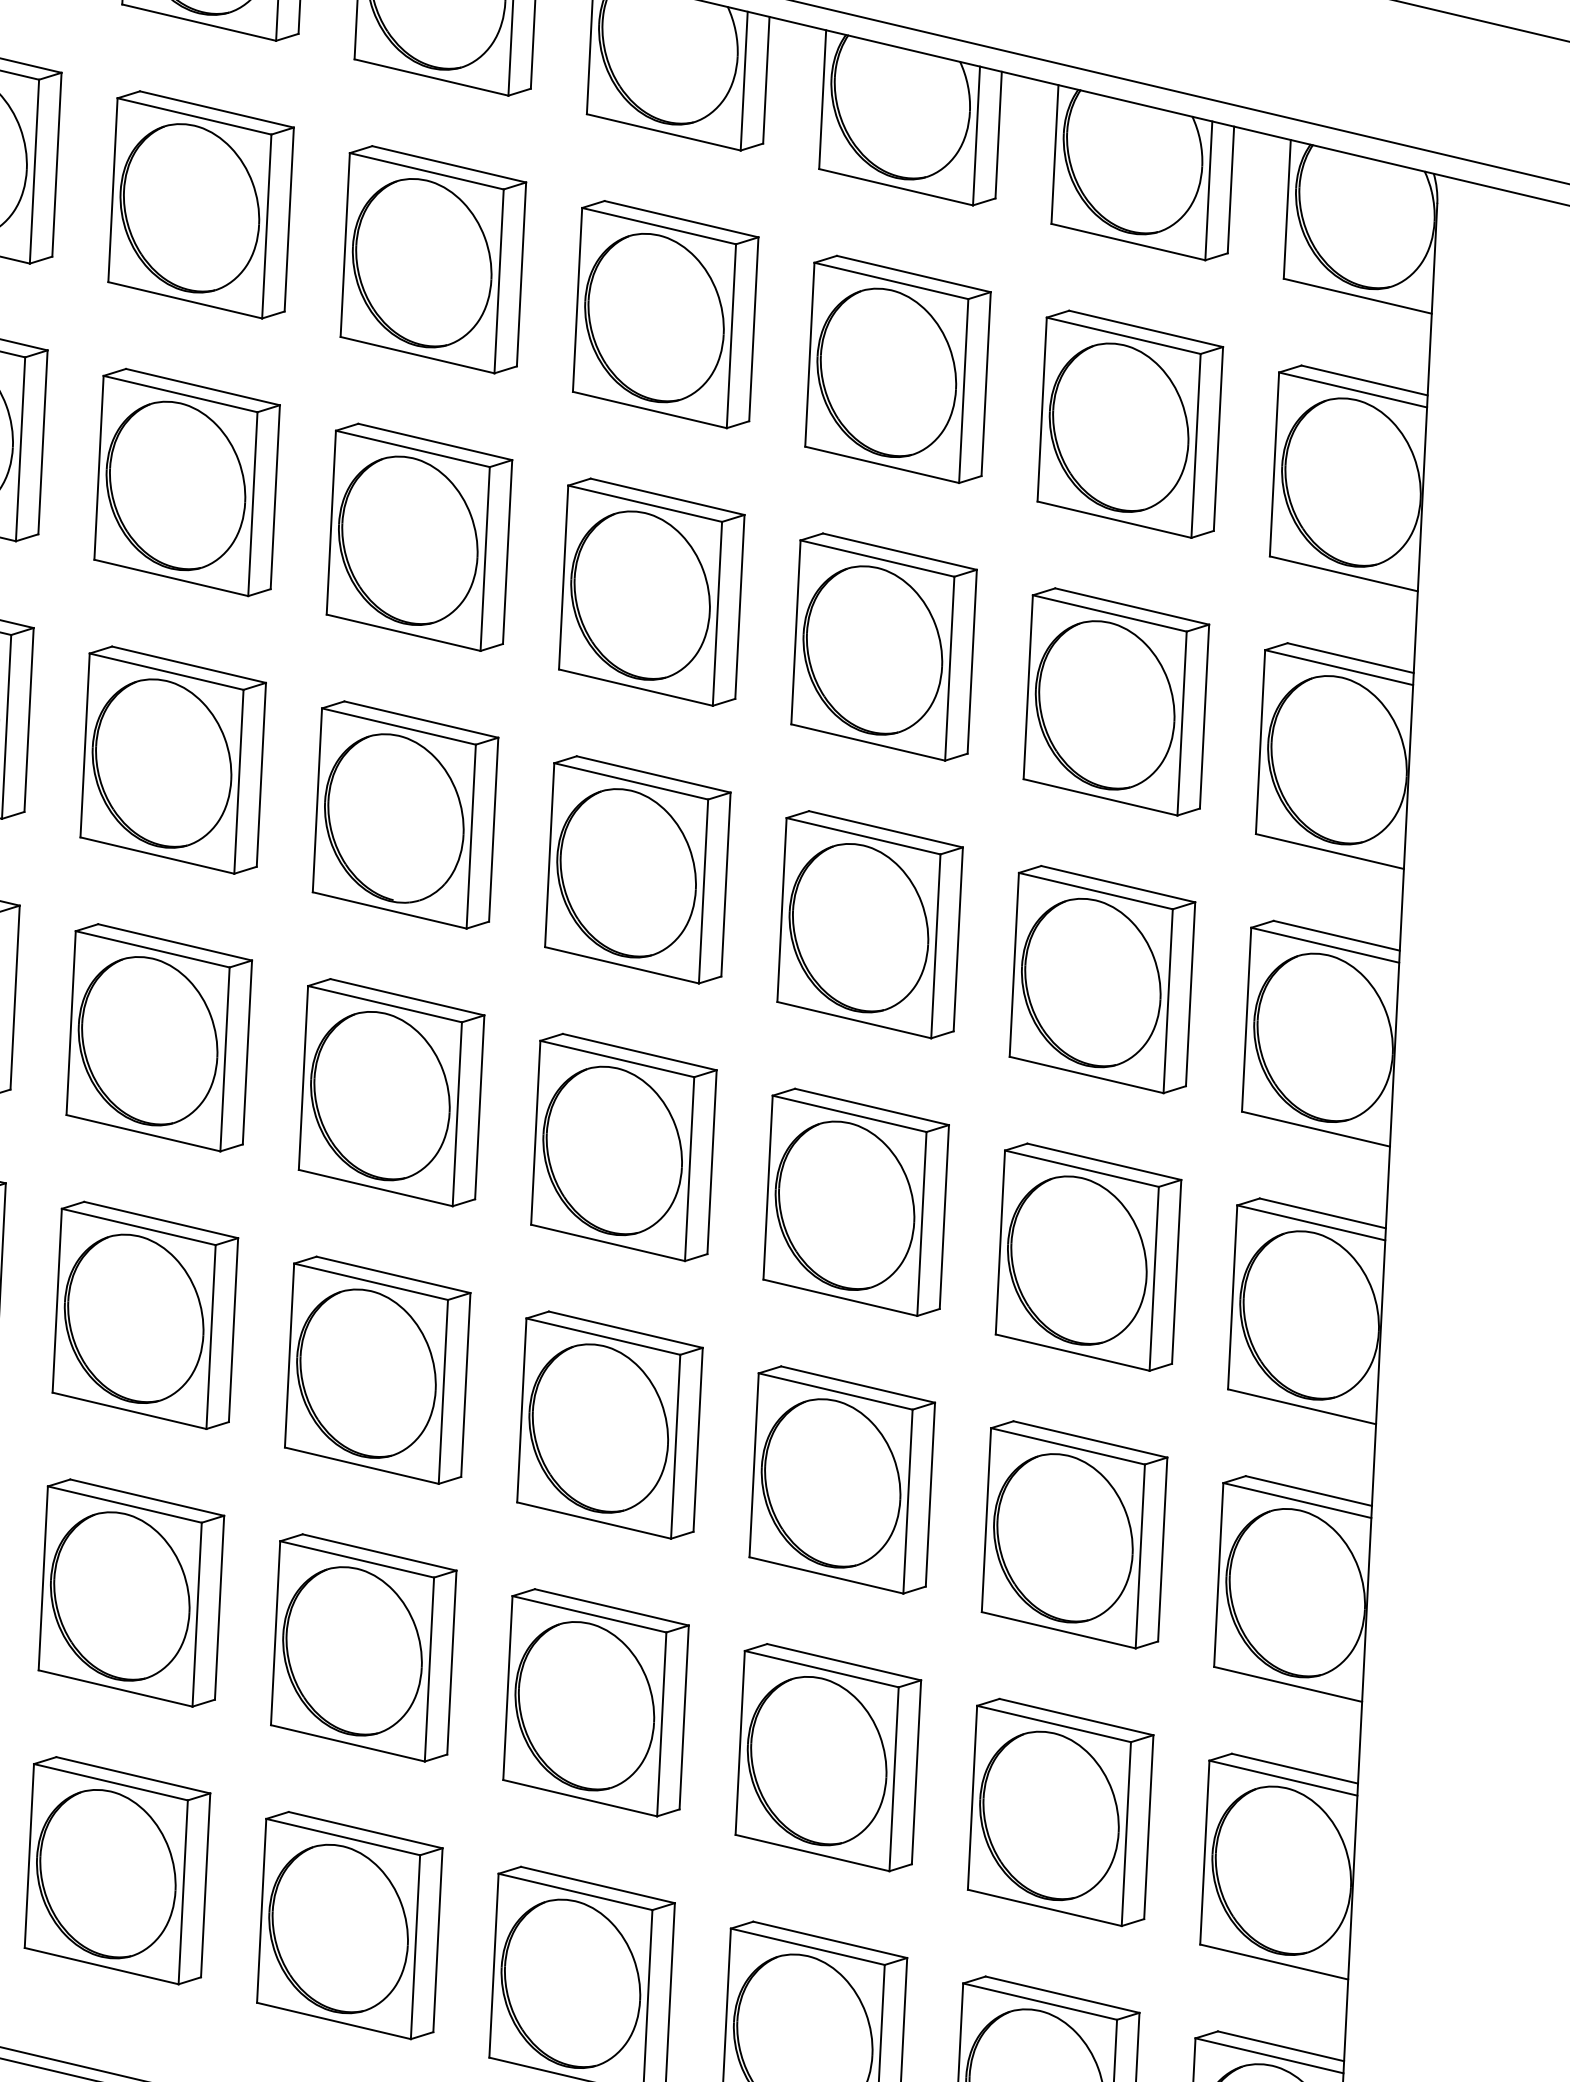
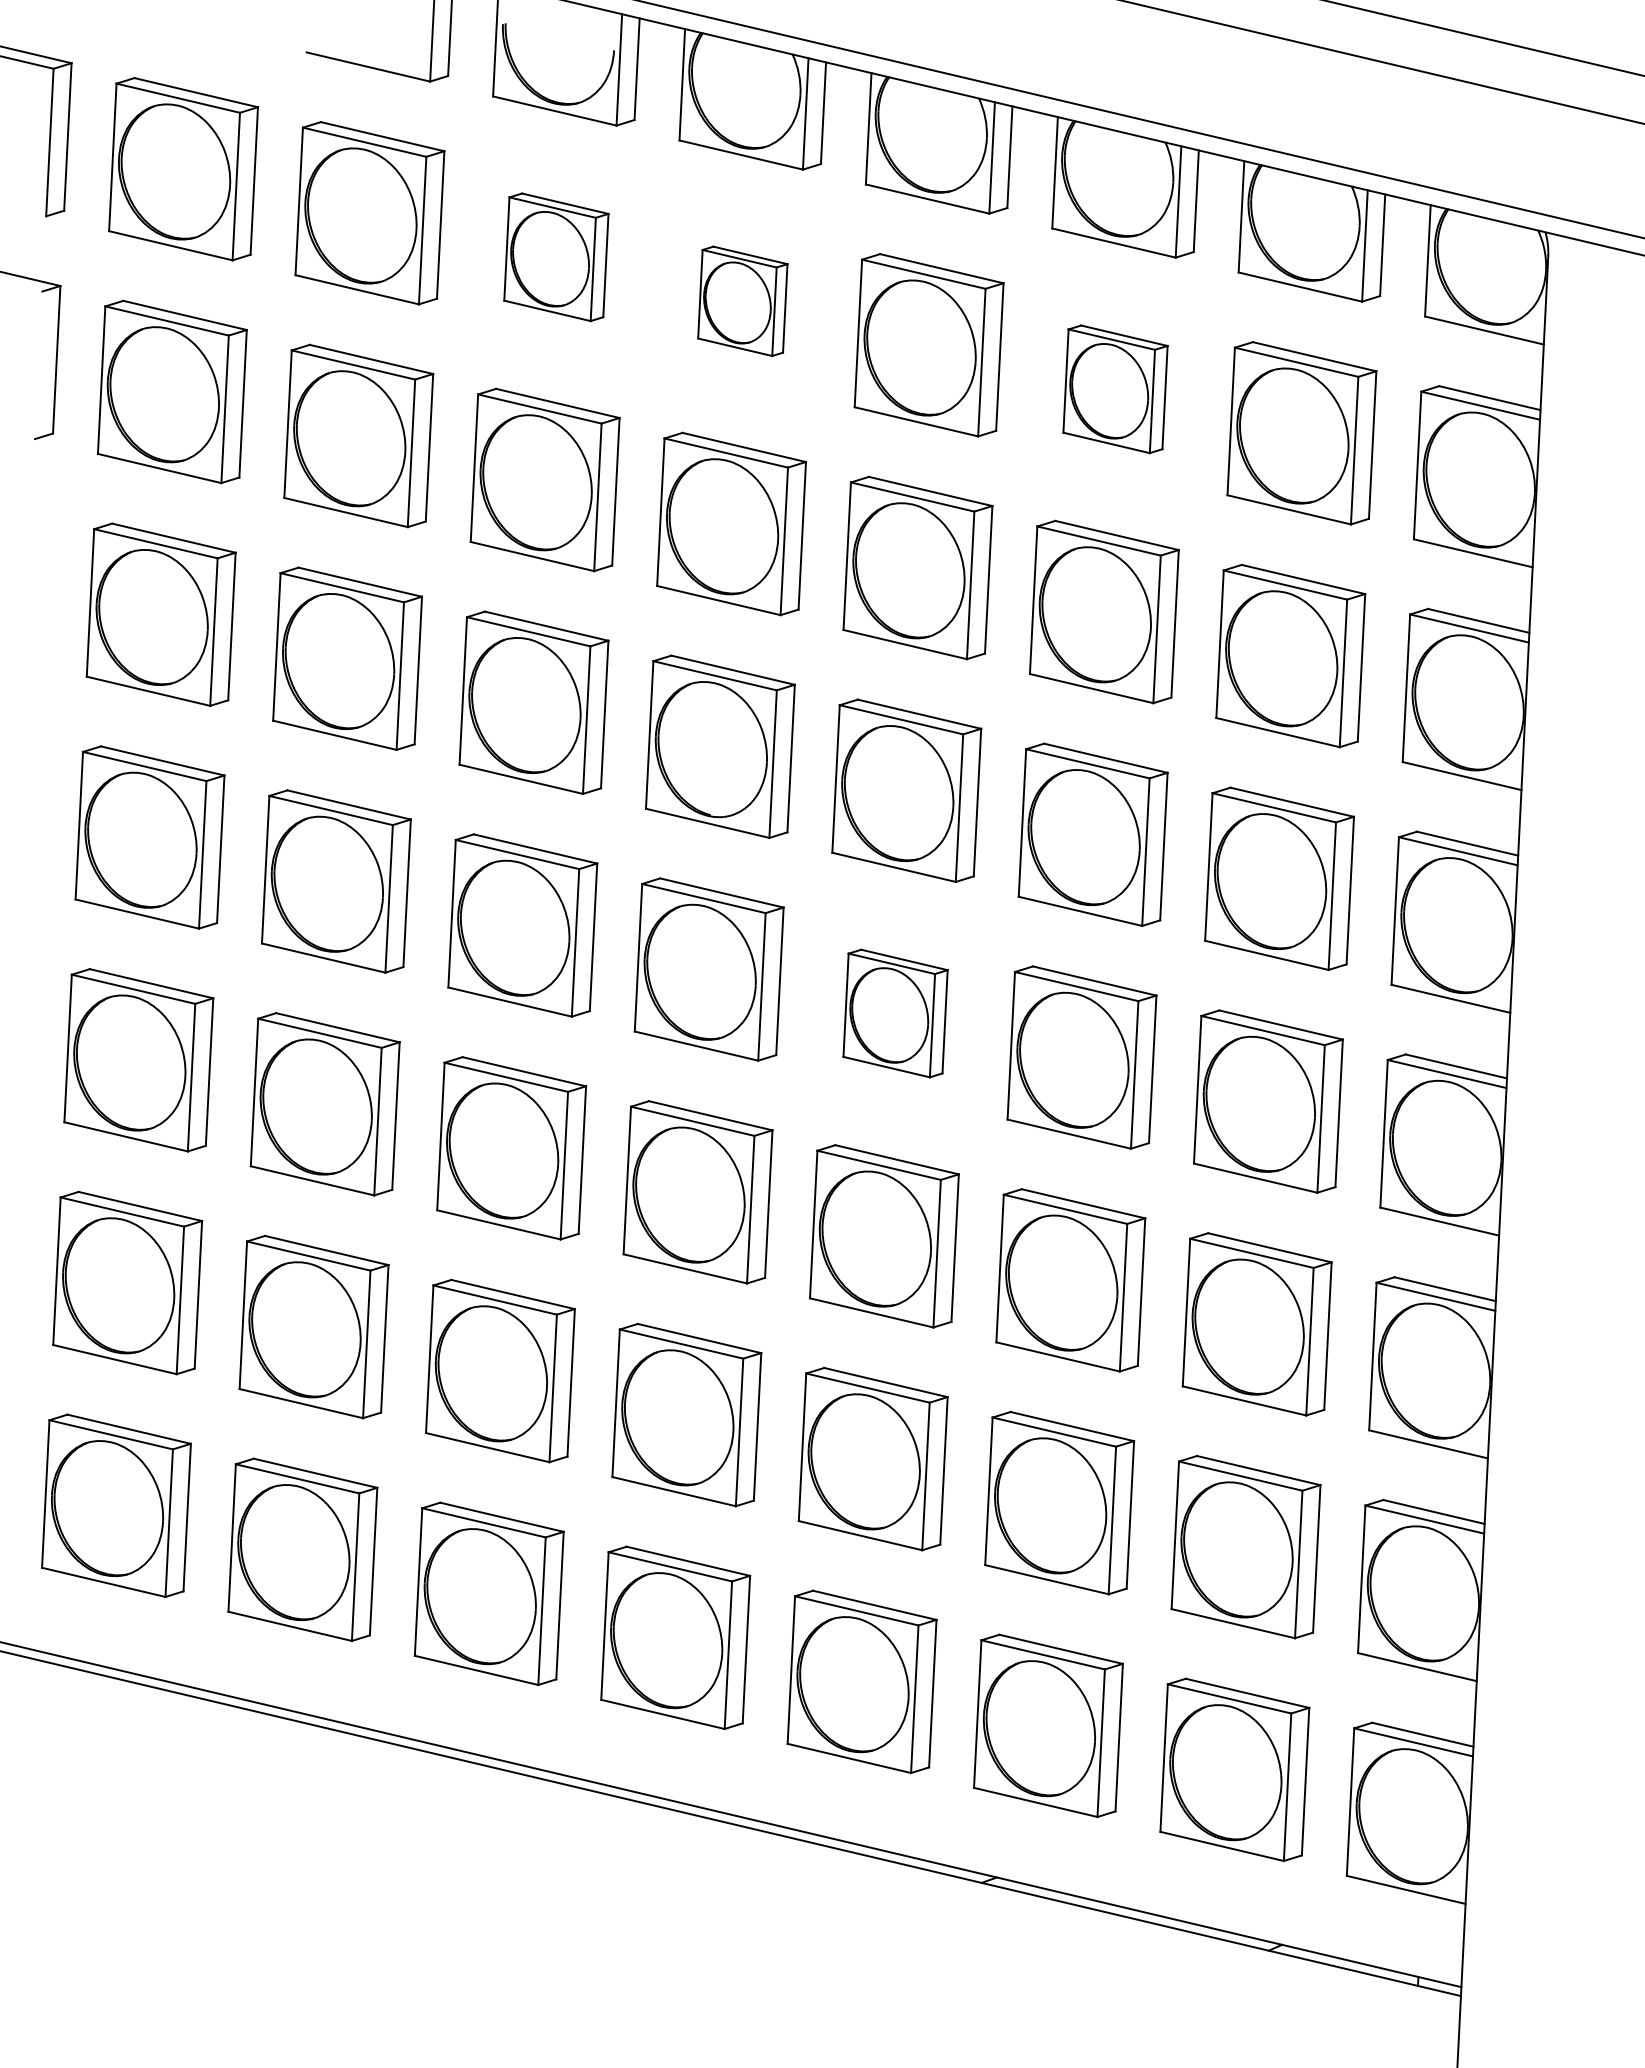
part: (201, 205) -> (556, 257), size x0.7
part: (433, 260) -> (742, 301), size x0.6
part: (897, 369) -> (1115, 389), size x0.7
part: (623, 1147) -> (895, 1013), size x0.7

